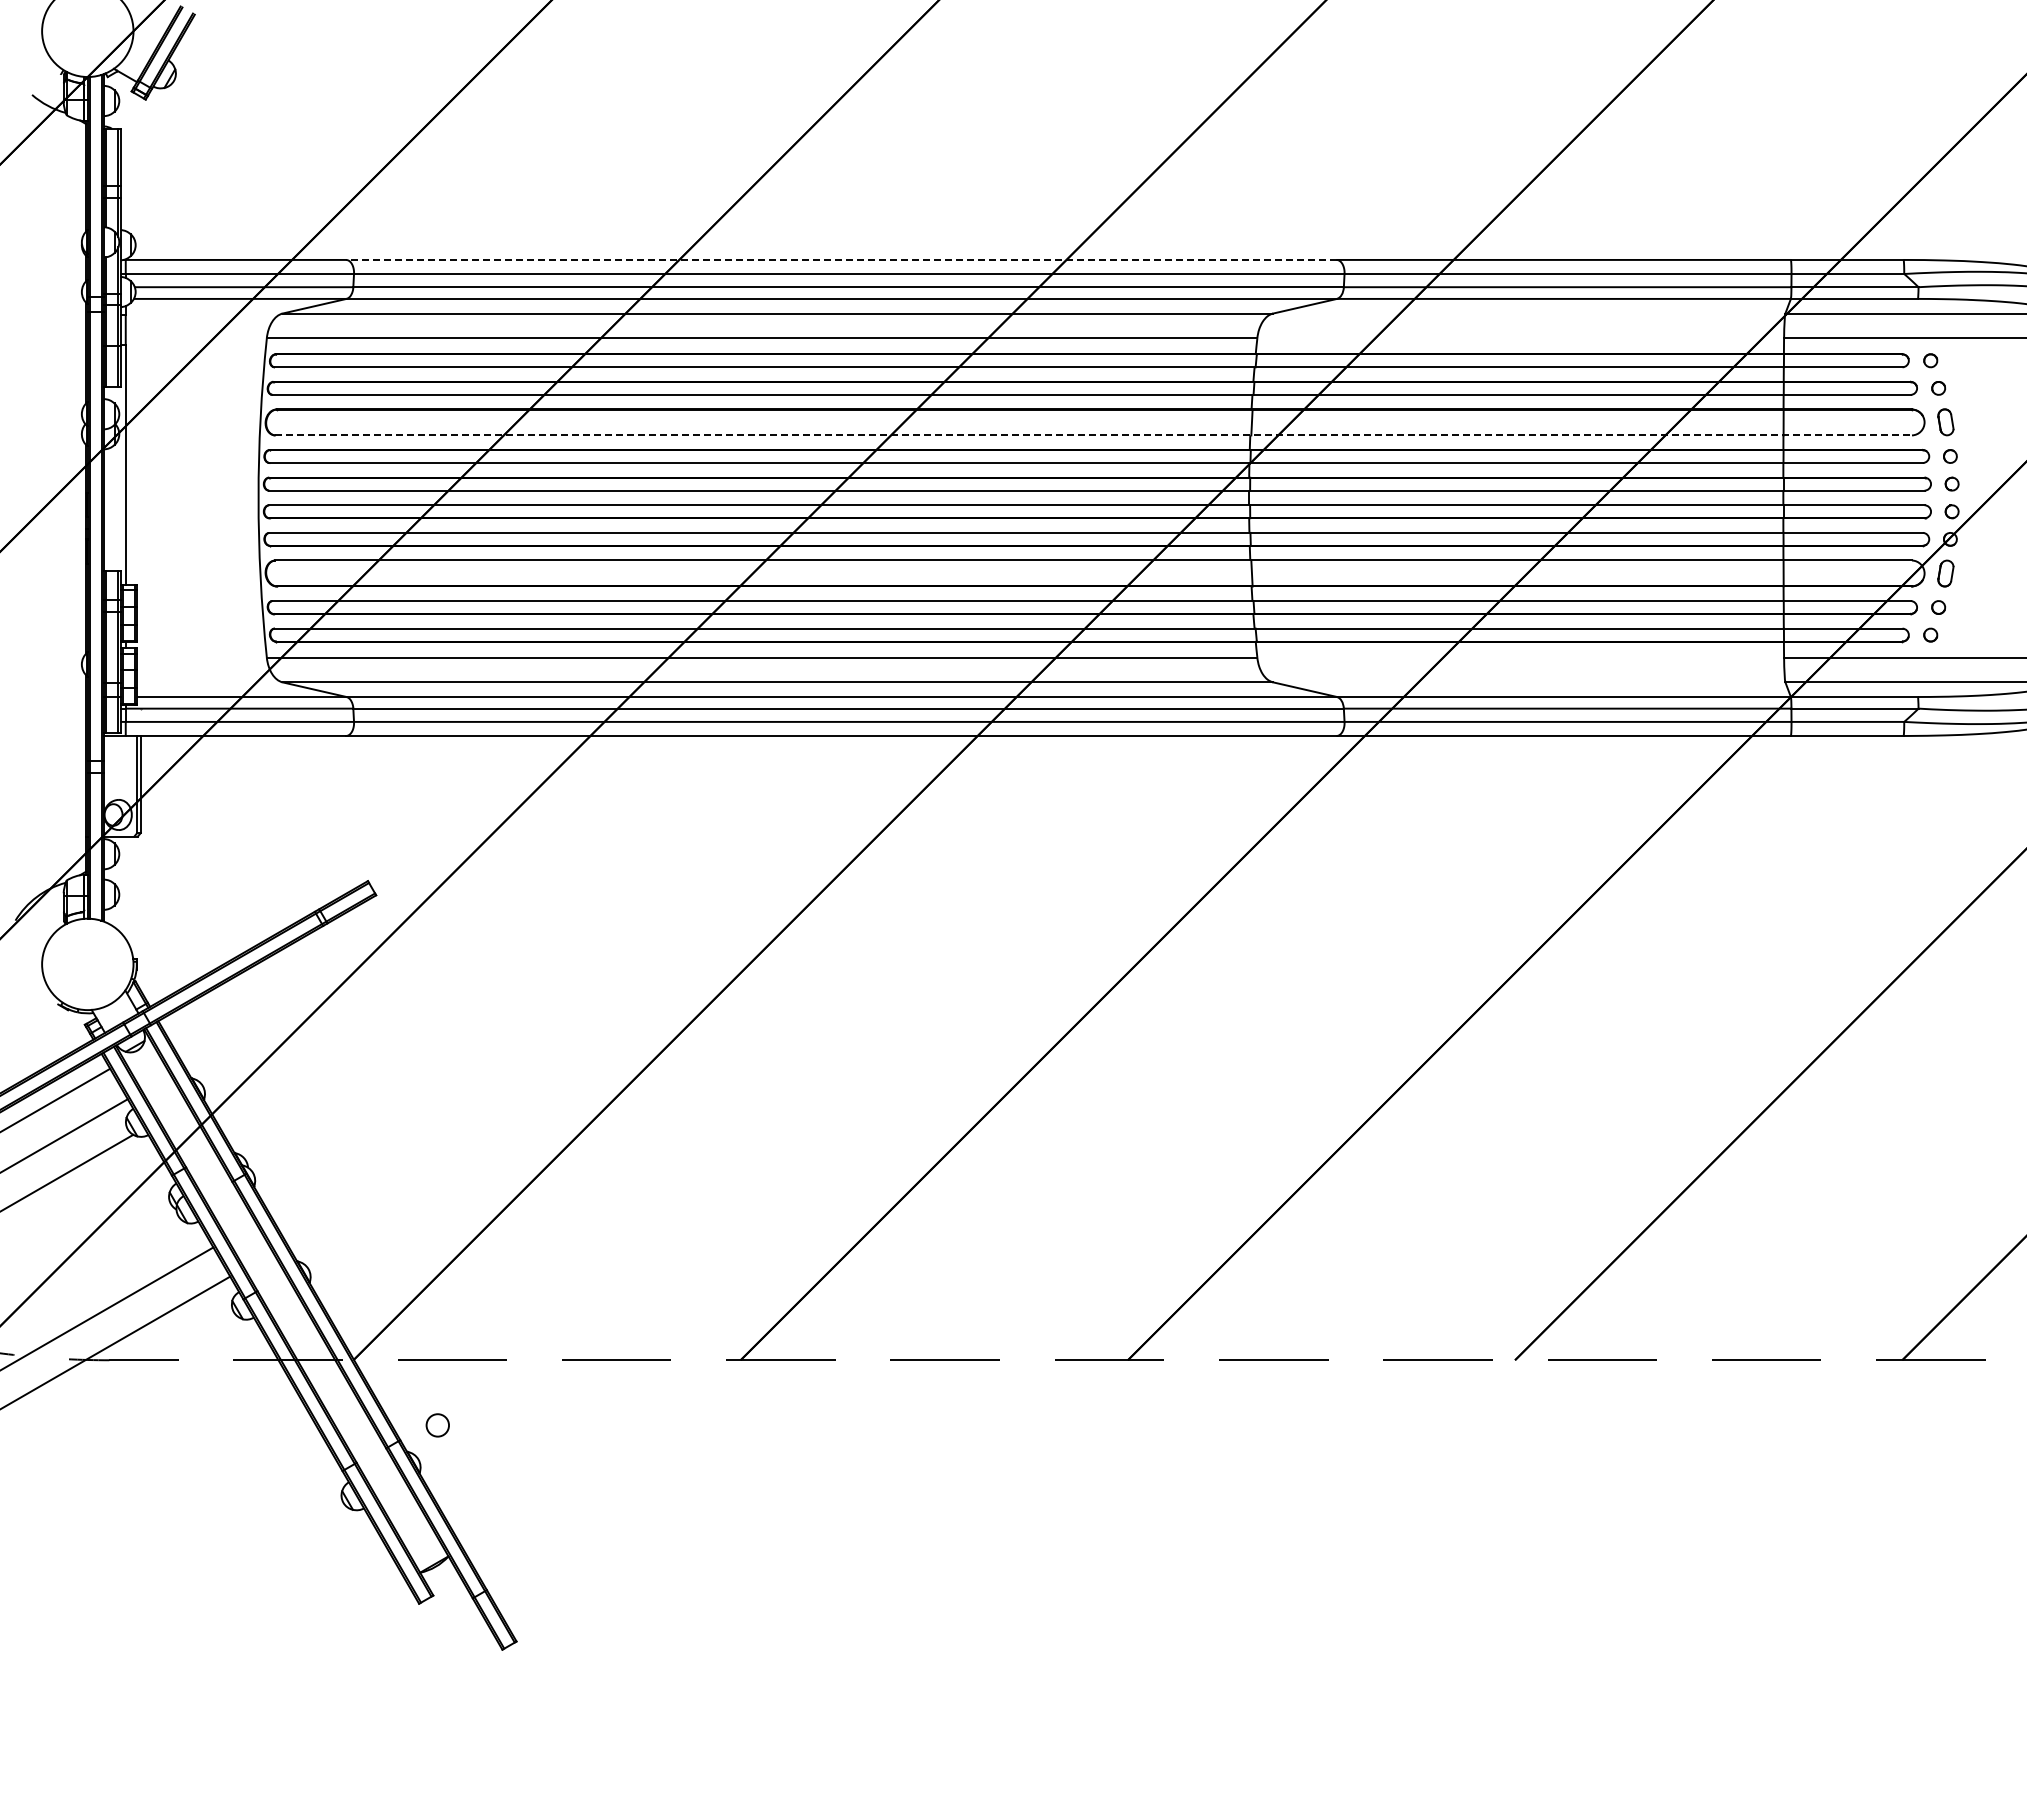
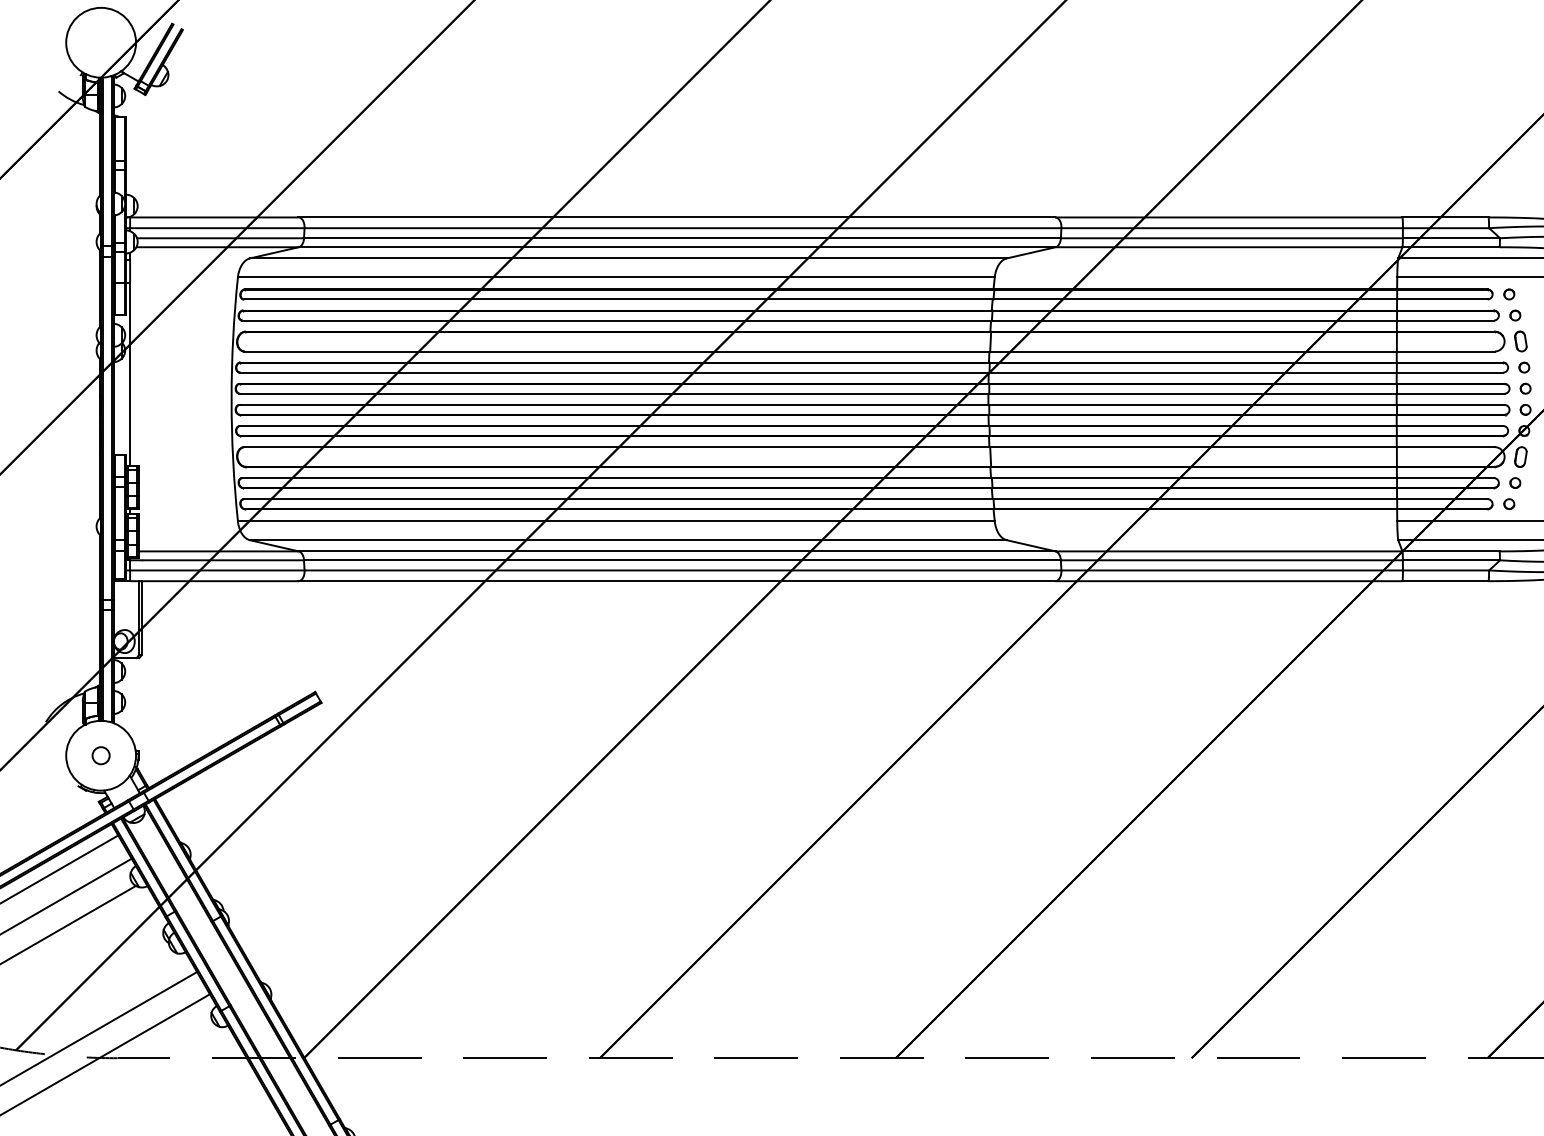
line: (840, 259) -> (676, 217), dashed -> solid
line: (1094, 435) -> (870, 351), dashed -> solid
circle: (437, 1425) -> (100, 755), moved

